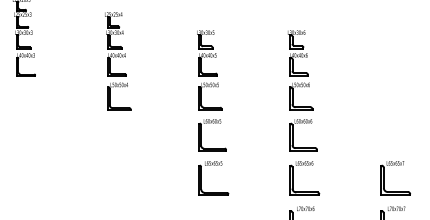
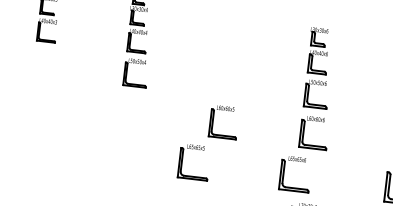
part: (209, 70) -> (228, 57), removed
part: (201, 178) -> (182, 161), moved
part: (293, 178) -> (284, 173), moved

